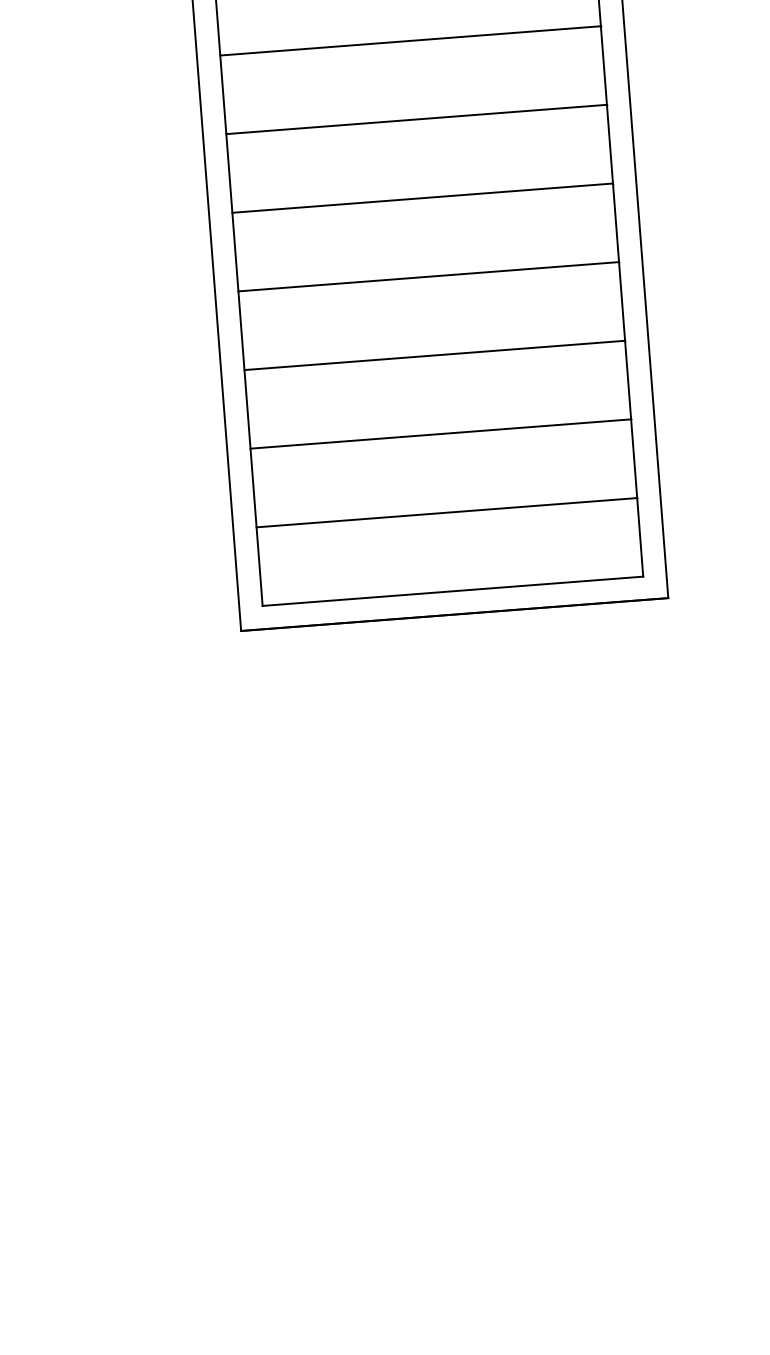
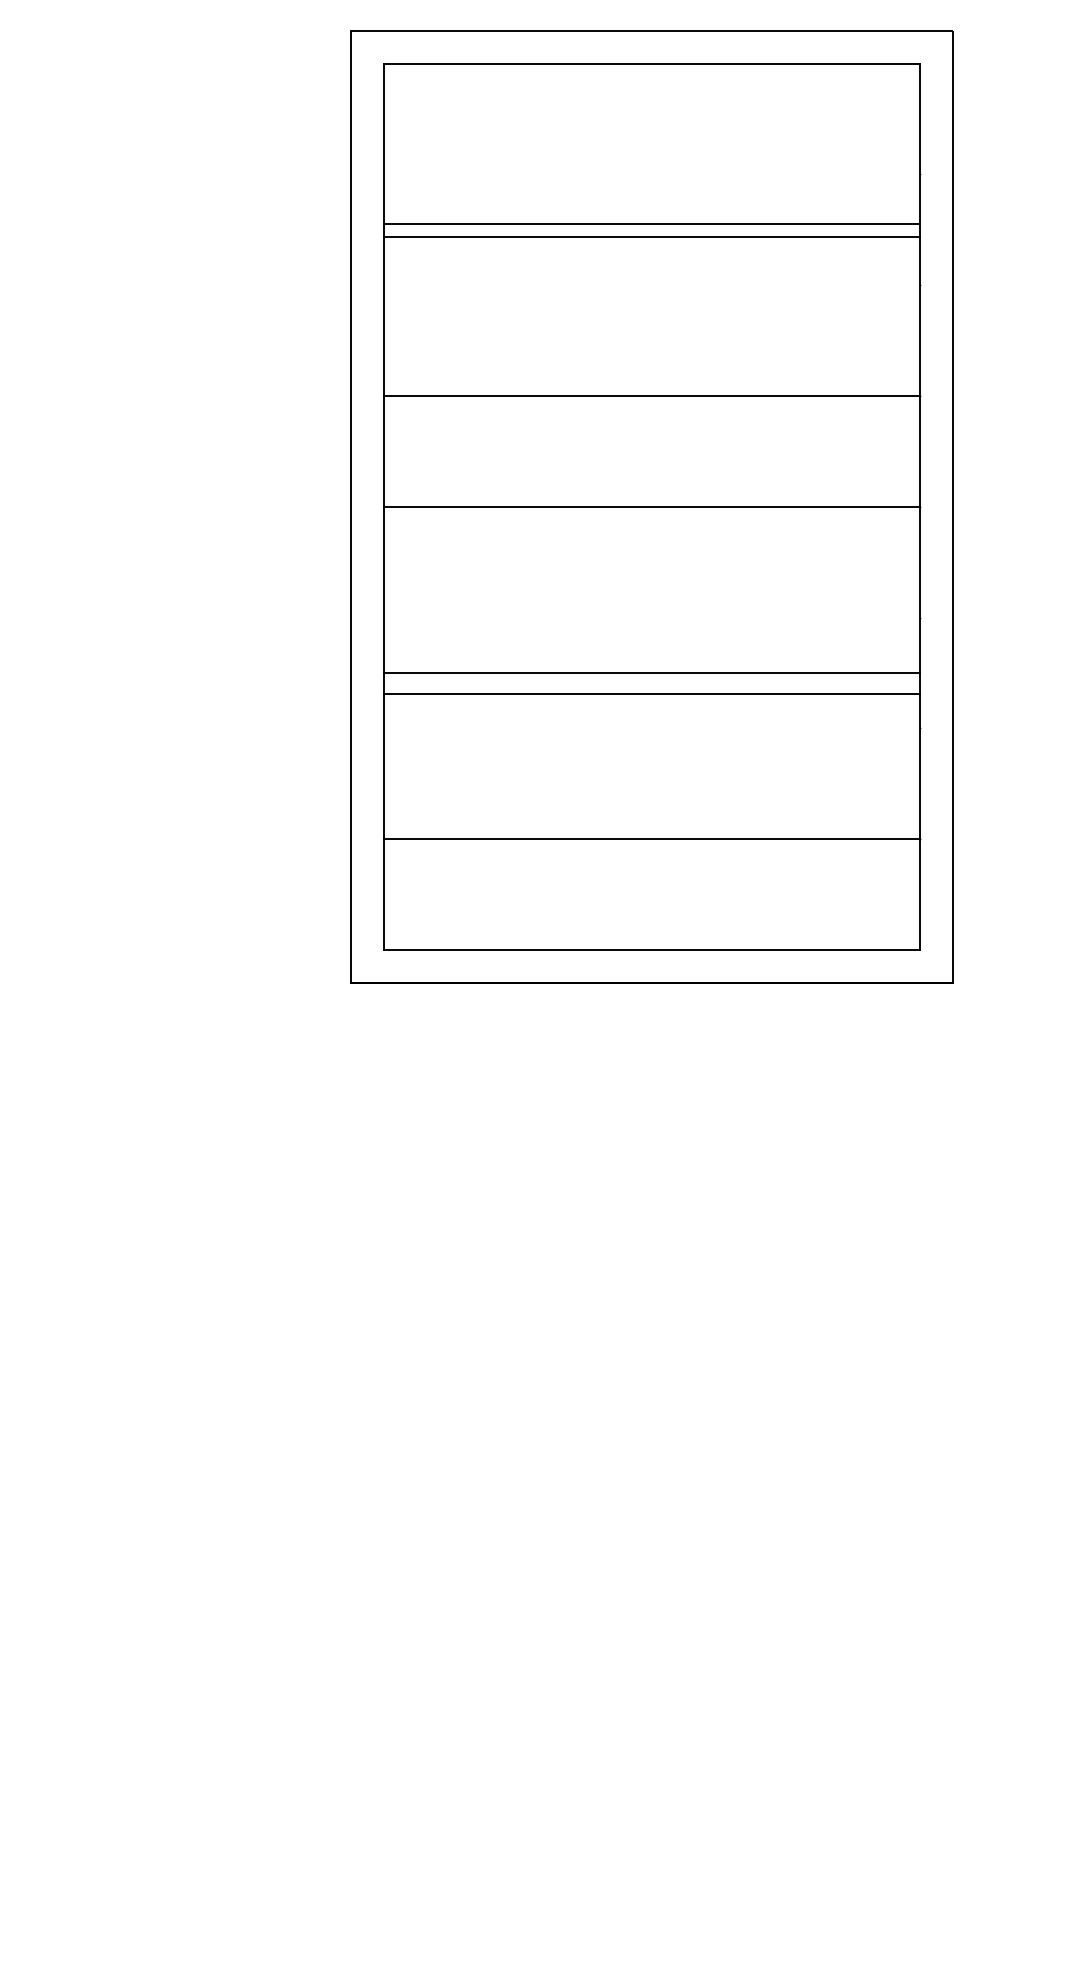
line: (410, 41) -> (651, 224), moved
line: (416, 119) -> (651, 237), moved
line: (434, 355) -> (651, 672), moved
line: (440, 434) -> (651, 694), moved

